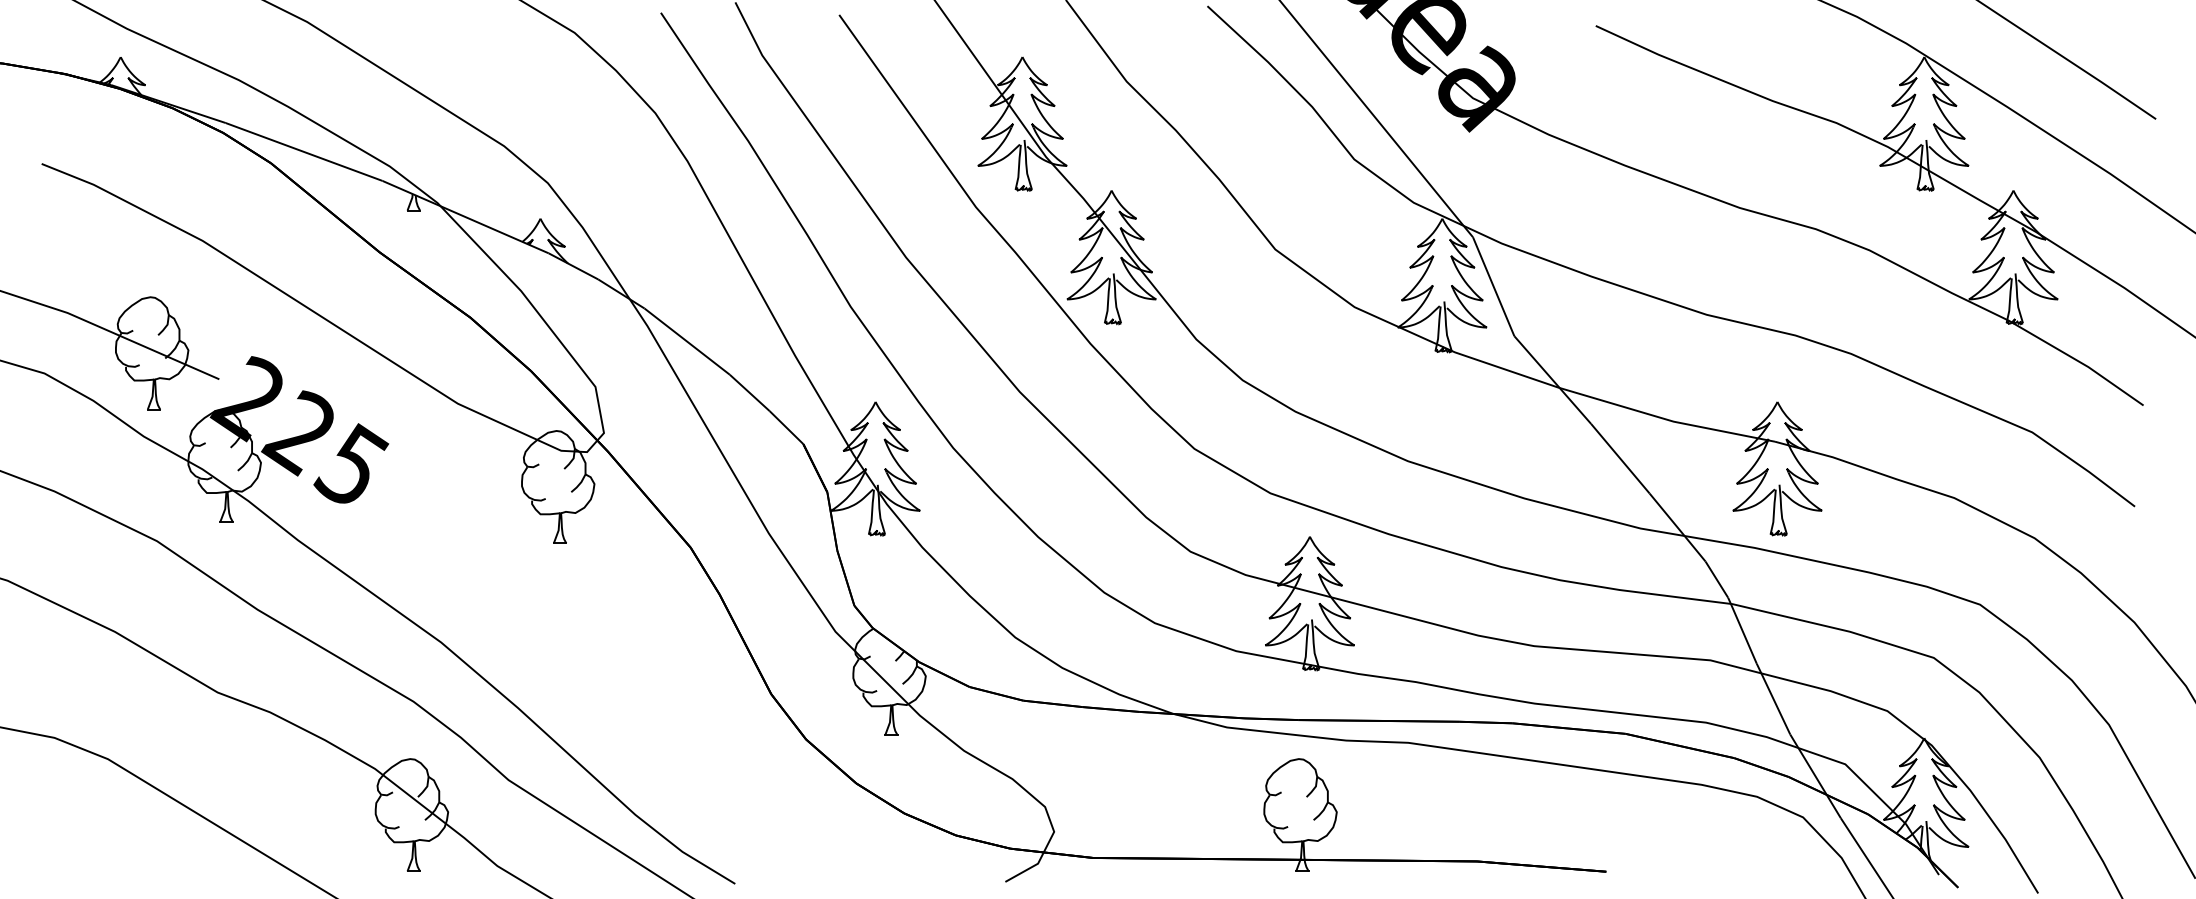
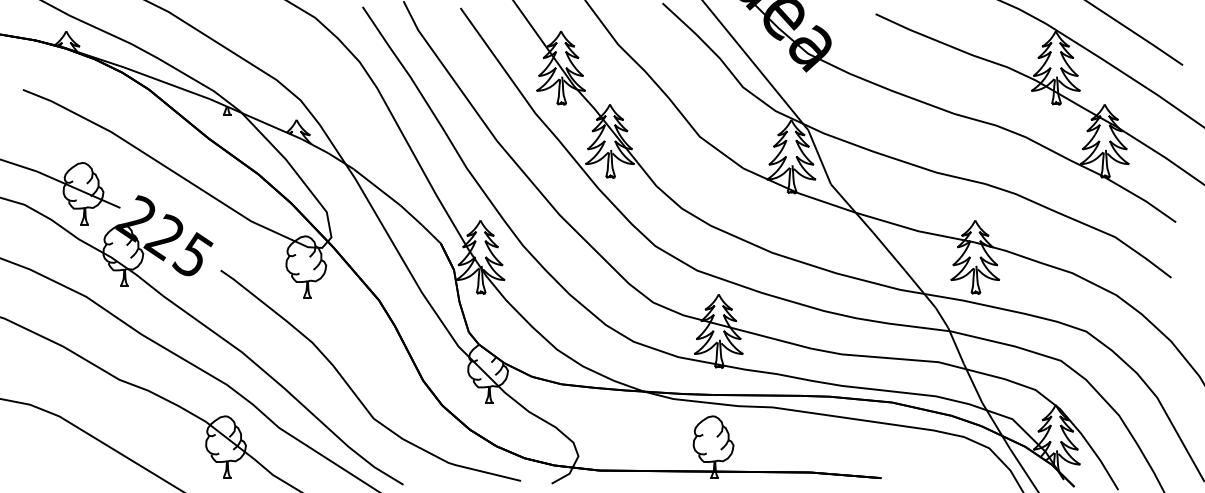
curve: (640, 706) -> (351, 387), added

